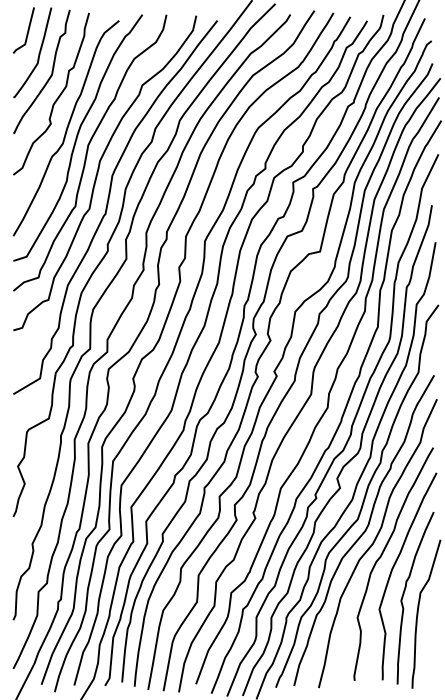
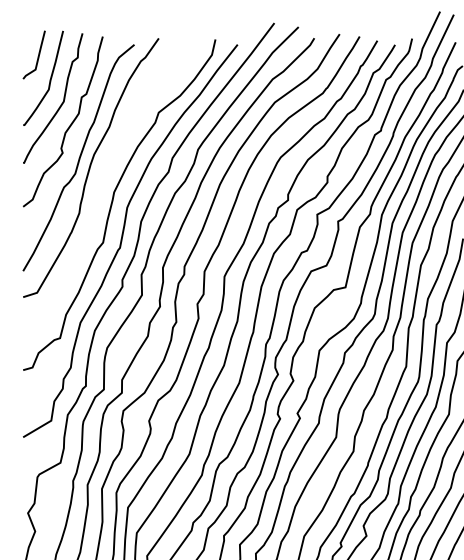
curve: (88, 151) -> (102, 182), removed

